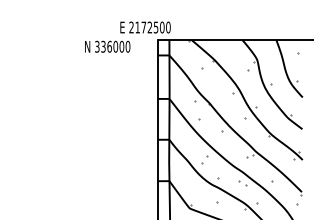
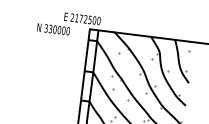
text: (109, 46) -> (54, 29), 336000 -> 330000

